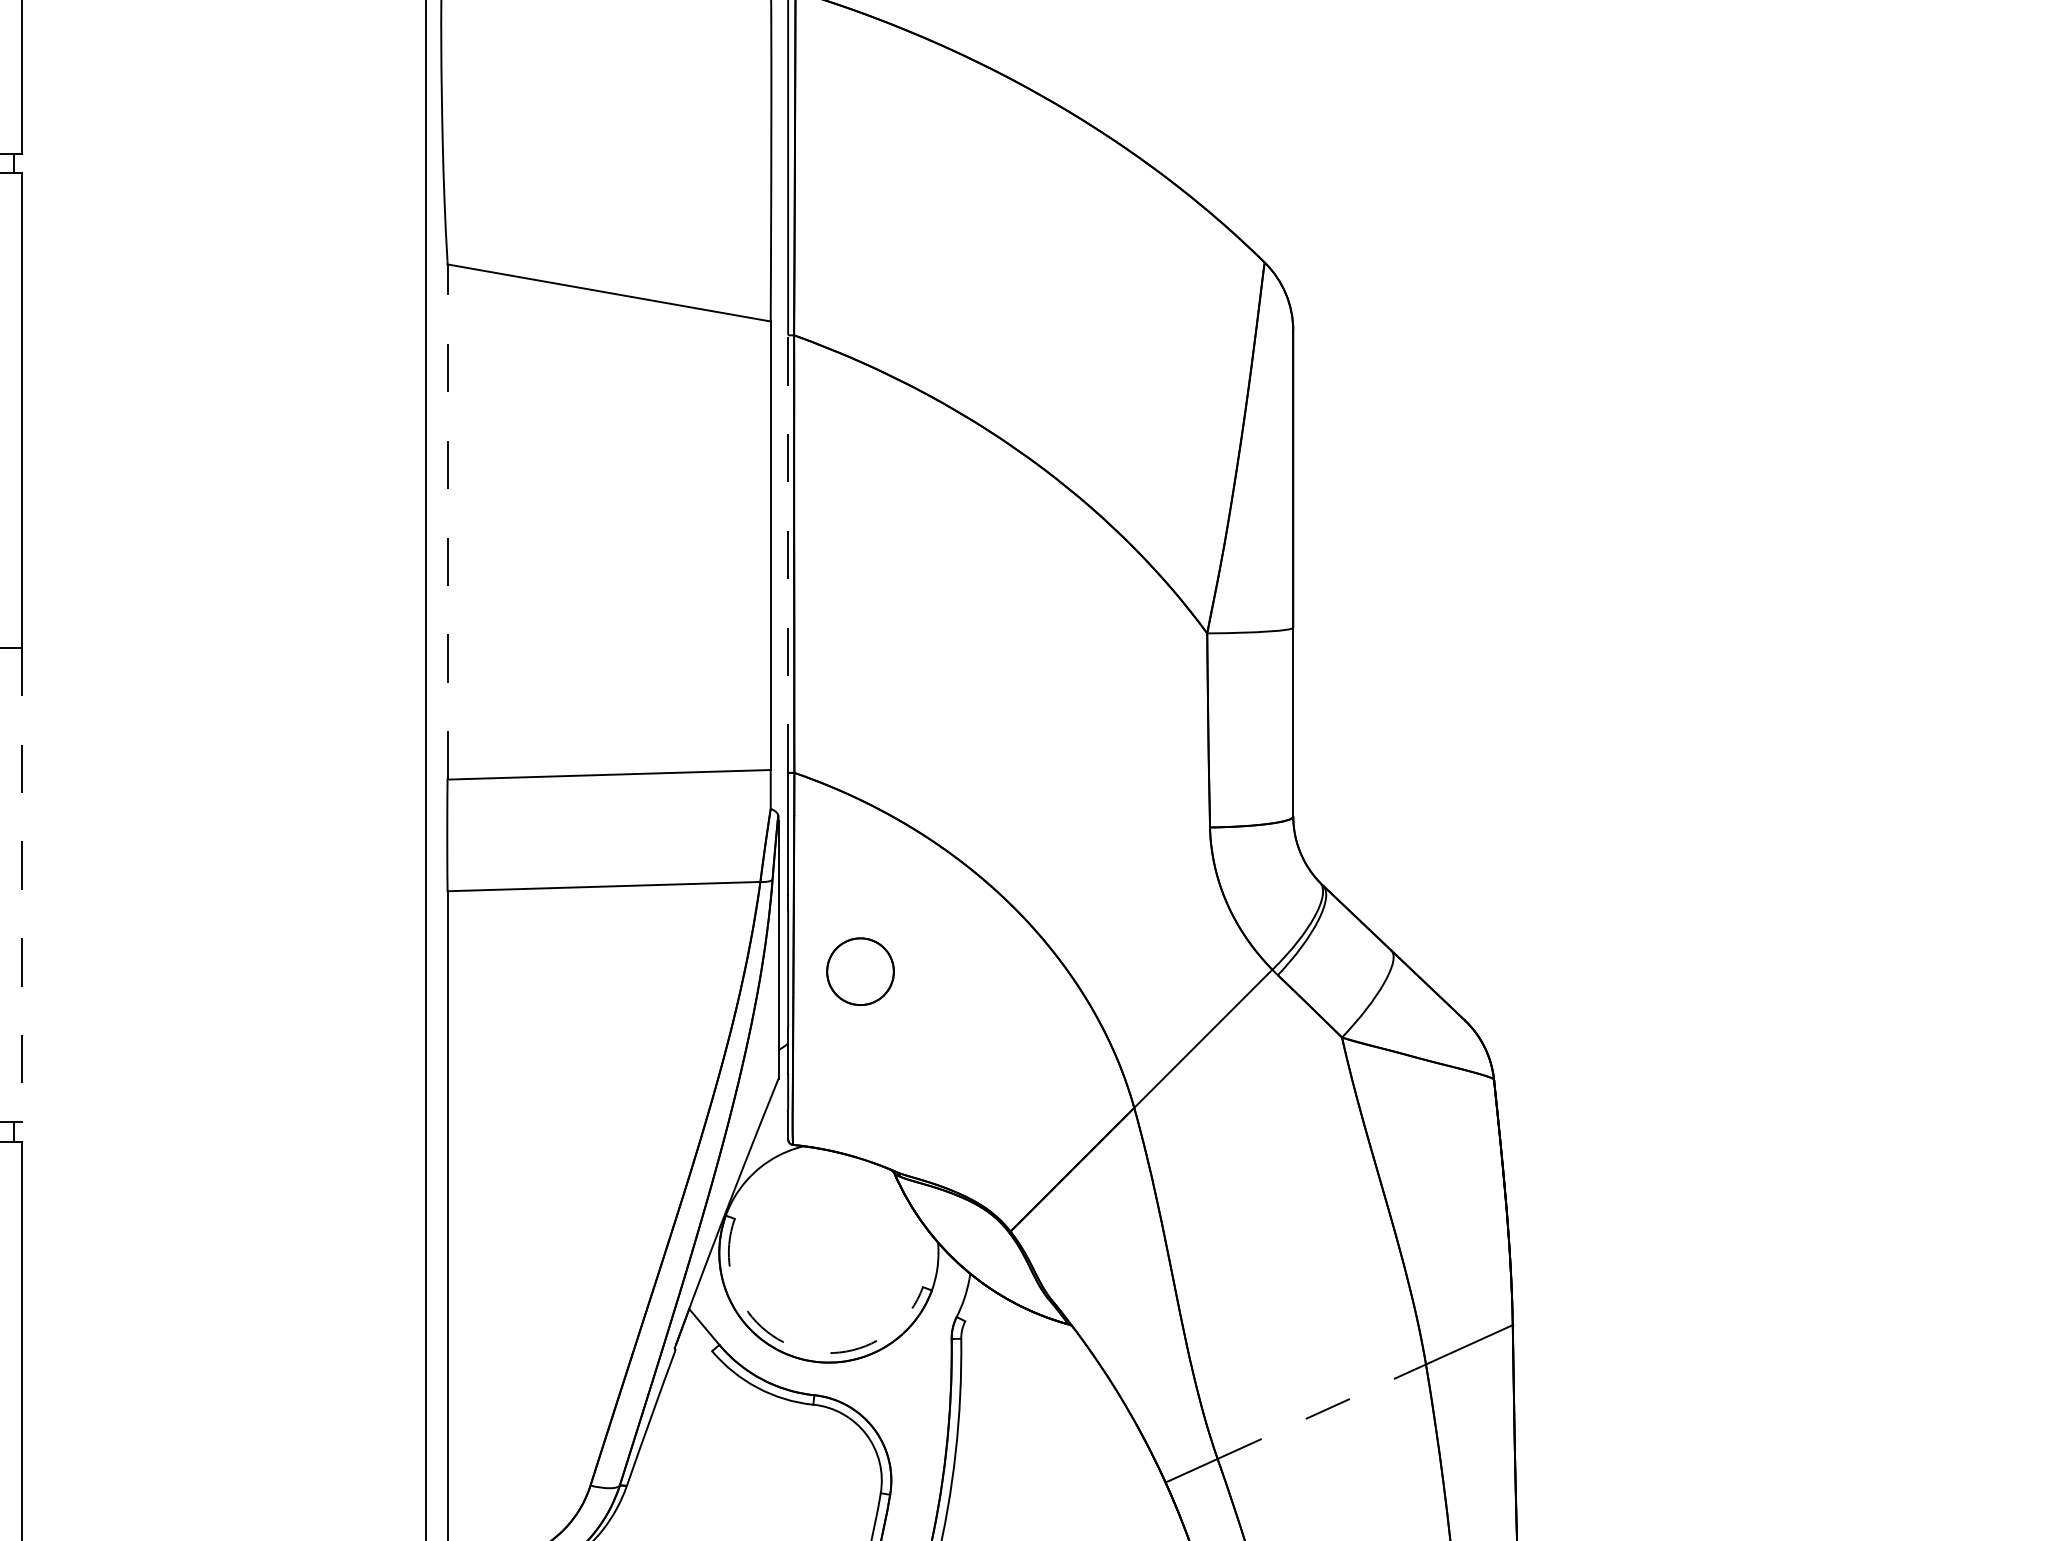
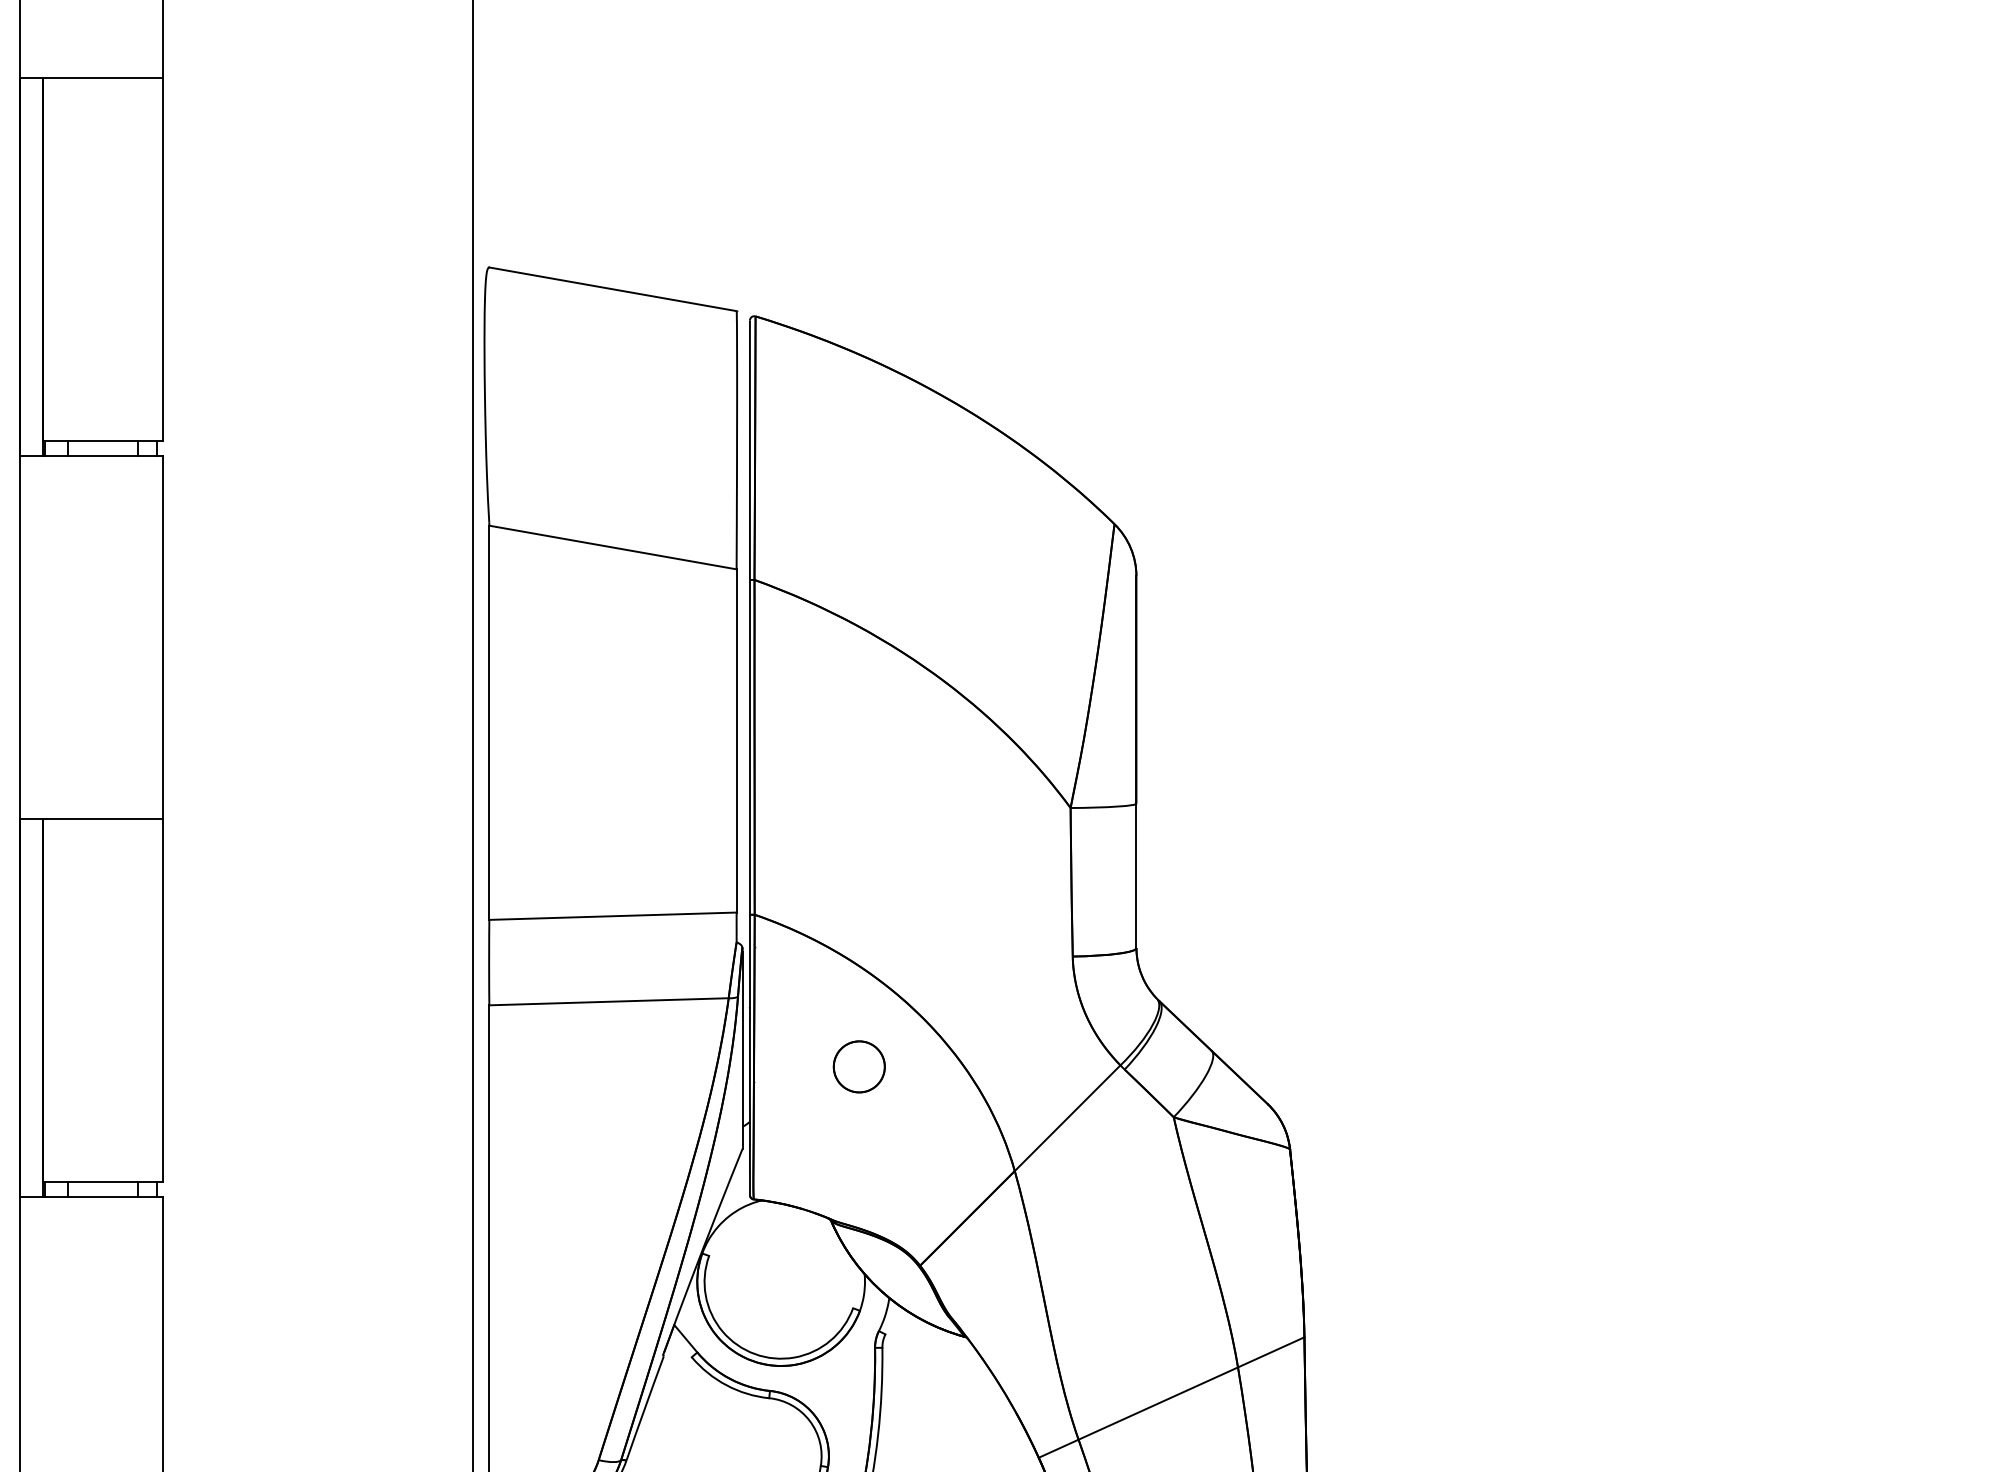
line: (447, 521) -> (489, 722), dashed -> solid
line: (787, 552) -> (749, 746), dashed -> solid
line: (21, 884) -> (163, 1000), dashed -> solid
part: (859, 971) -> (858, 1066), moved
arc: (794, 1347) -> (754, 1354), dashed -> solid
line: (1322, 1411) -> (1158, 1403), dashed -> solid

